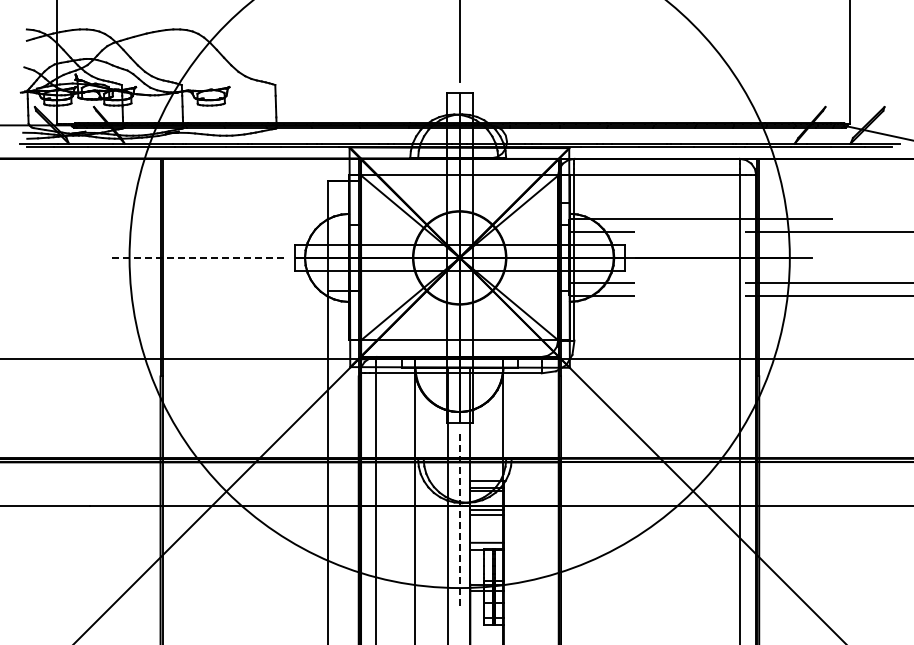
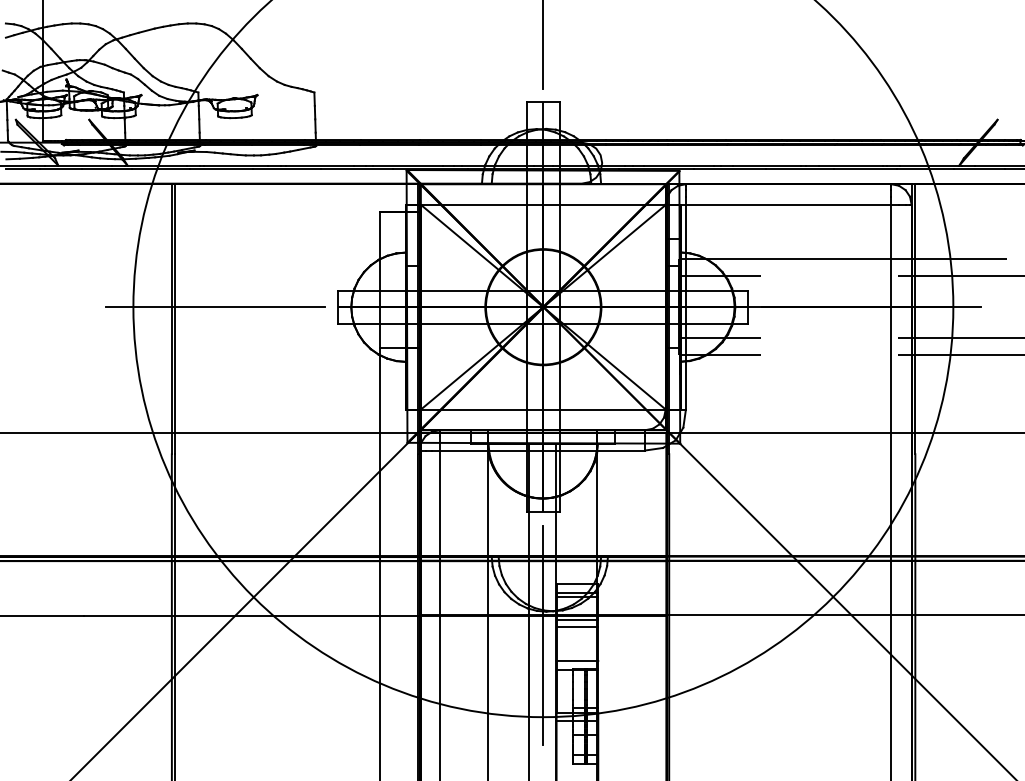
line: (195, 257) -> (215, 306), dashed -> solid
line: (459, 522) -> (543, 635), dashed -> solid

